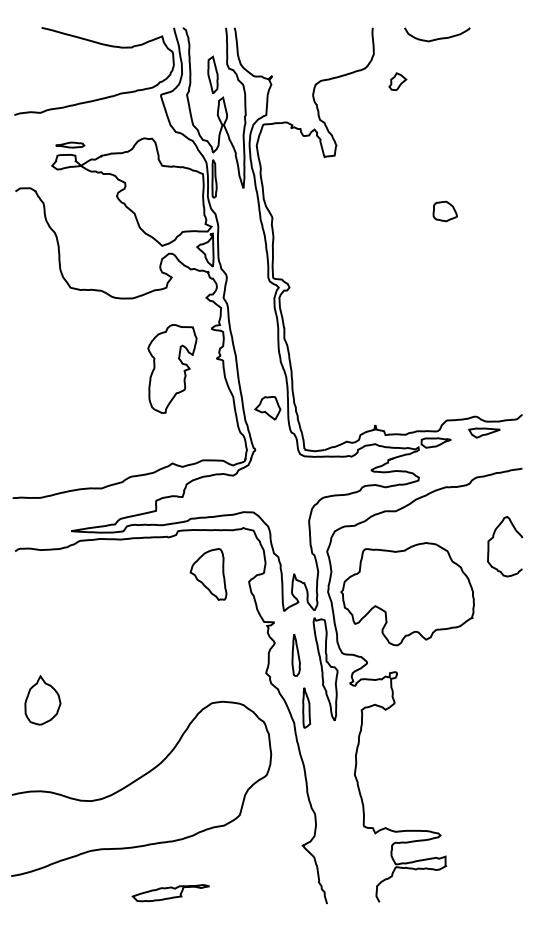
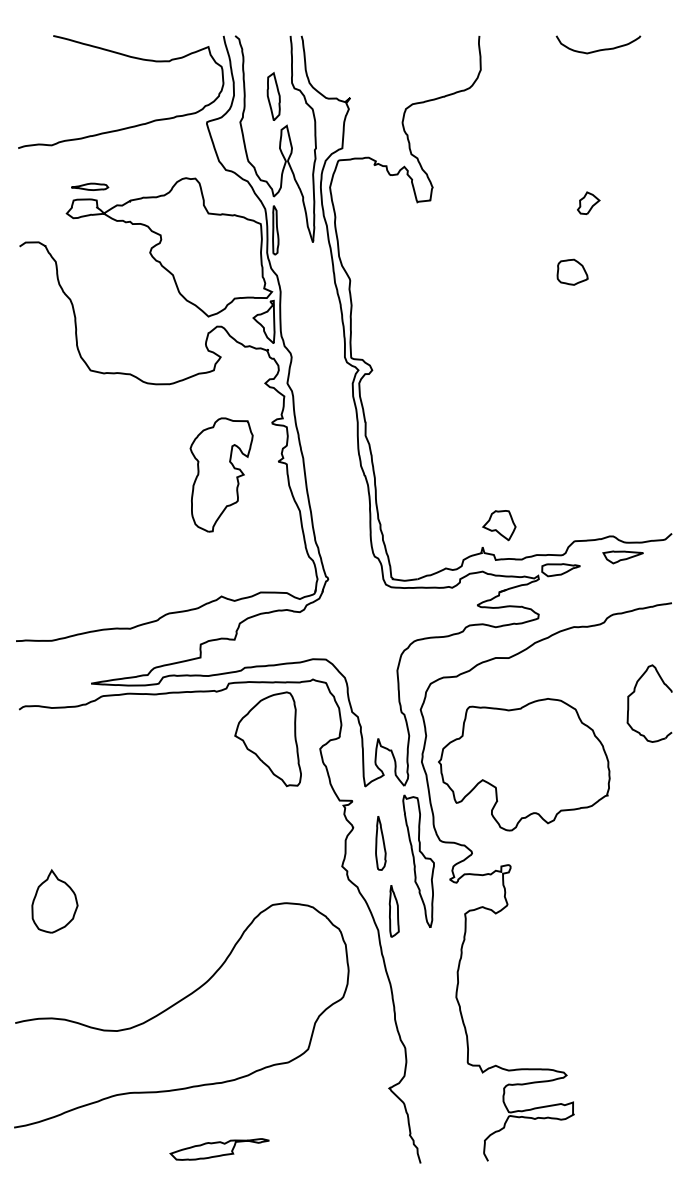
curve: (437, 38) -> (598, 49), moved
part: (397, 81) -> (588, 202), moved
part: (267, 408) -> (499, 525), moved
part: (208, 574) -> (267, 739), size x1.43

